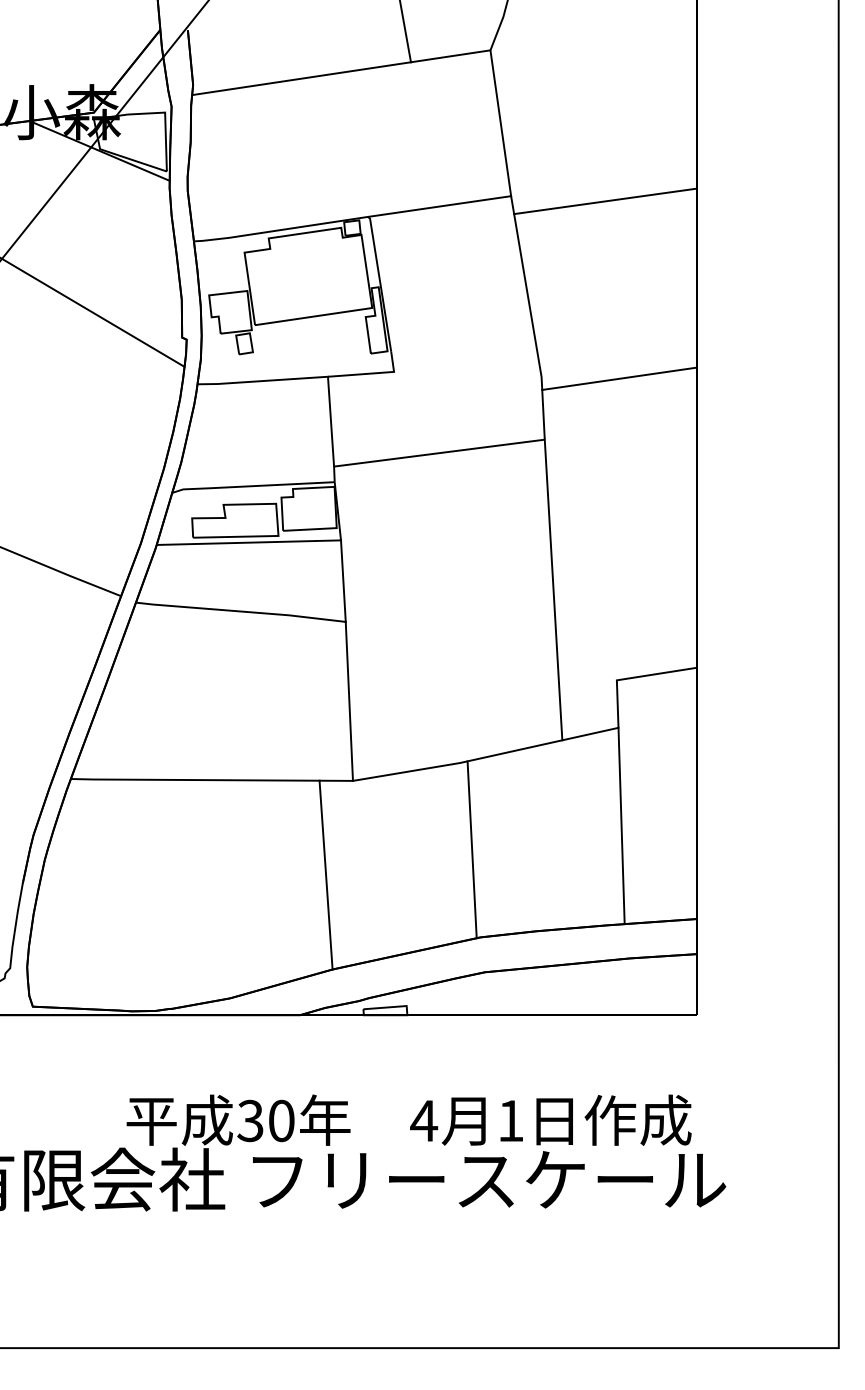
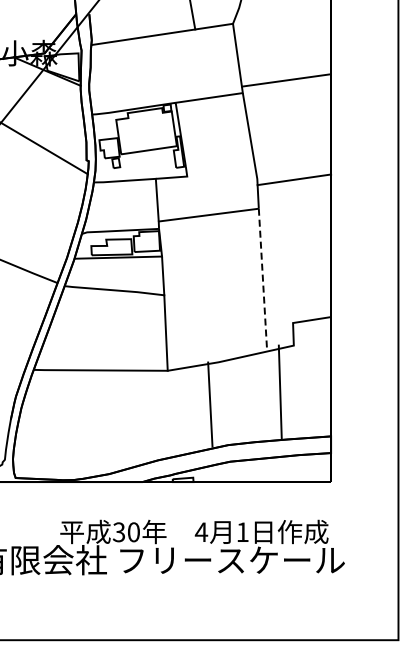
line: (605, 201) -> (285, 80), moved
line: (552, 590) -> (262, 280), solid -> dashed
line: (619, 824) -> (279, 391), moved
line: (472, 849) -> (210, 404), moved
line: (325, 875) -> (154, 415), removed

